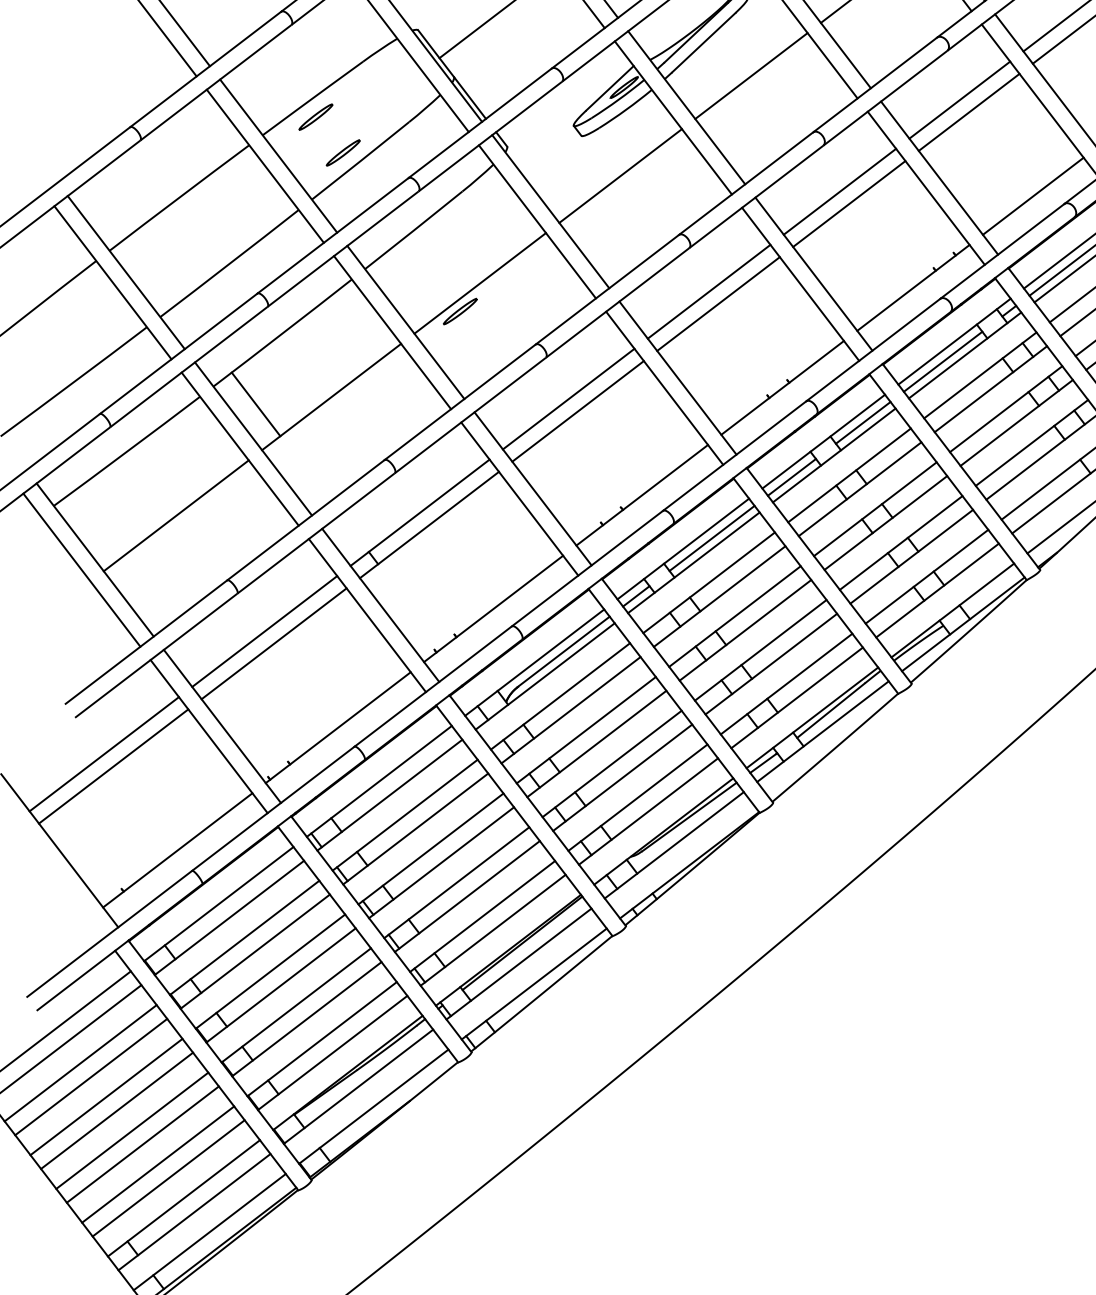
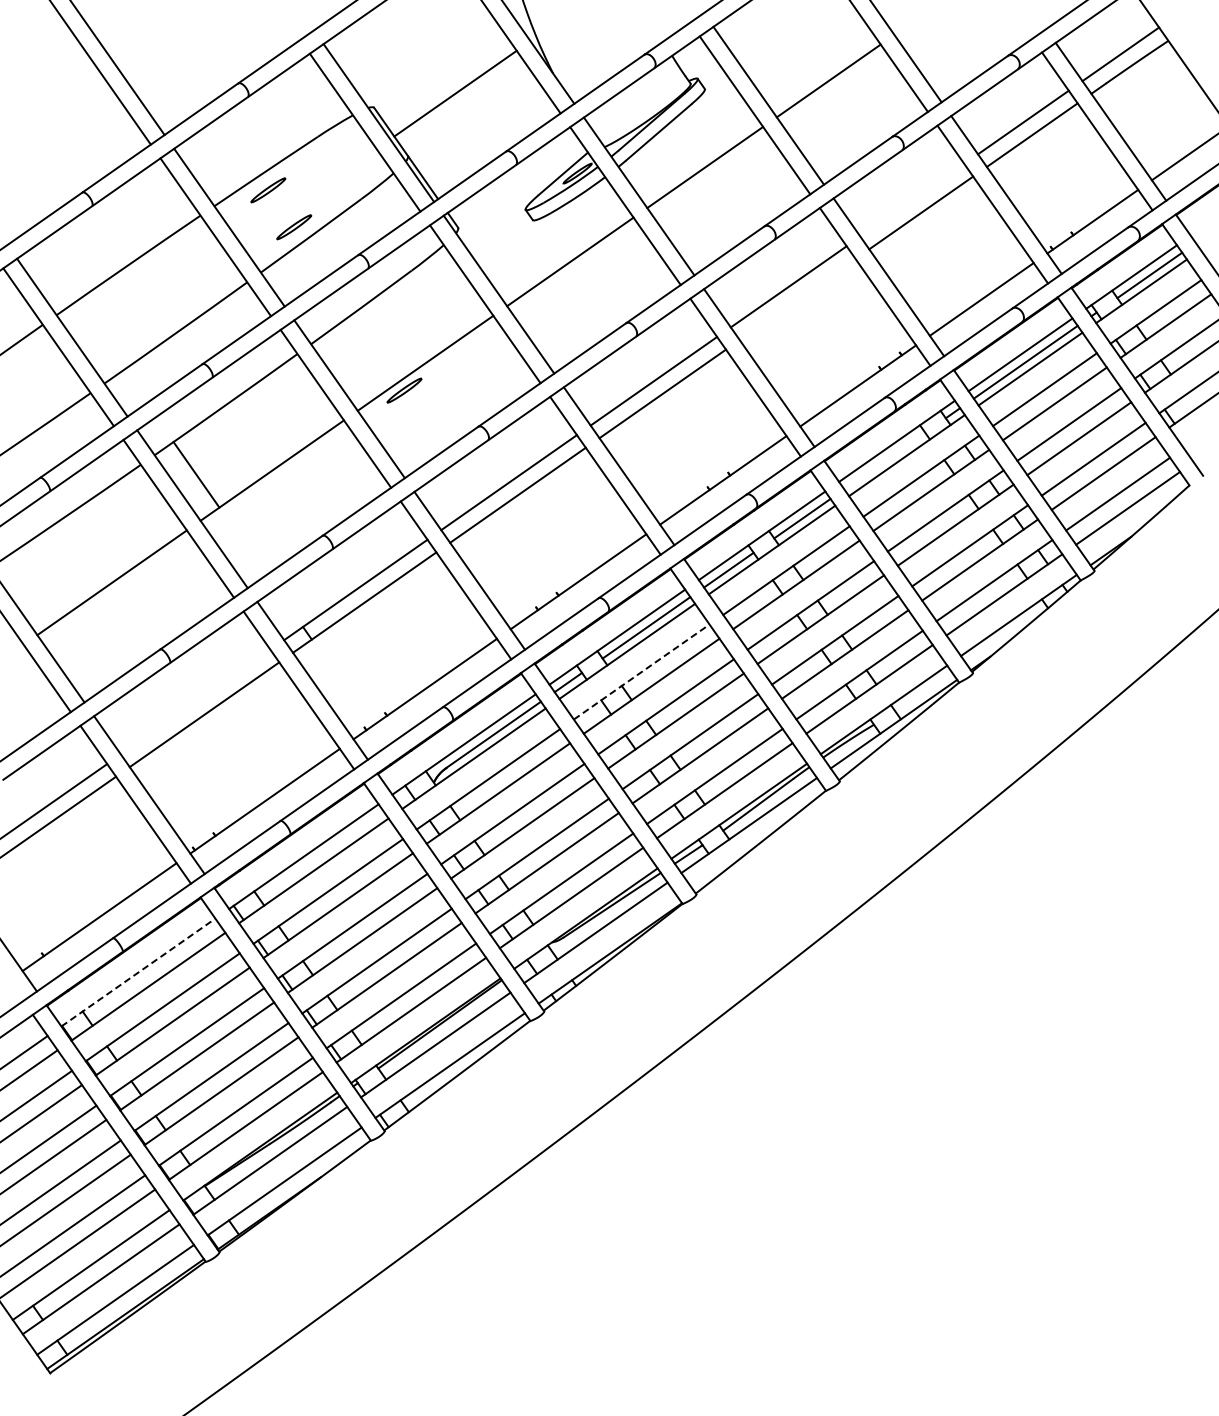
line: (959, 99) -> (912, 199), removed
line: (849, 204) -> (797, 299), removed
line: (942, 361) -> (884, 460), removed
line: (708, 583) -> (641, 672), solid -> dashed
line: (264, 630) -> (195, 701), removed
line: (218, 904) -> (138, 972), solid -> dashed

